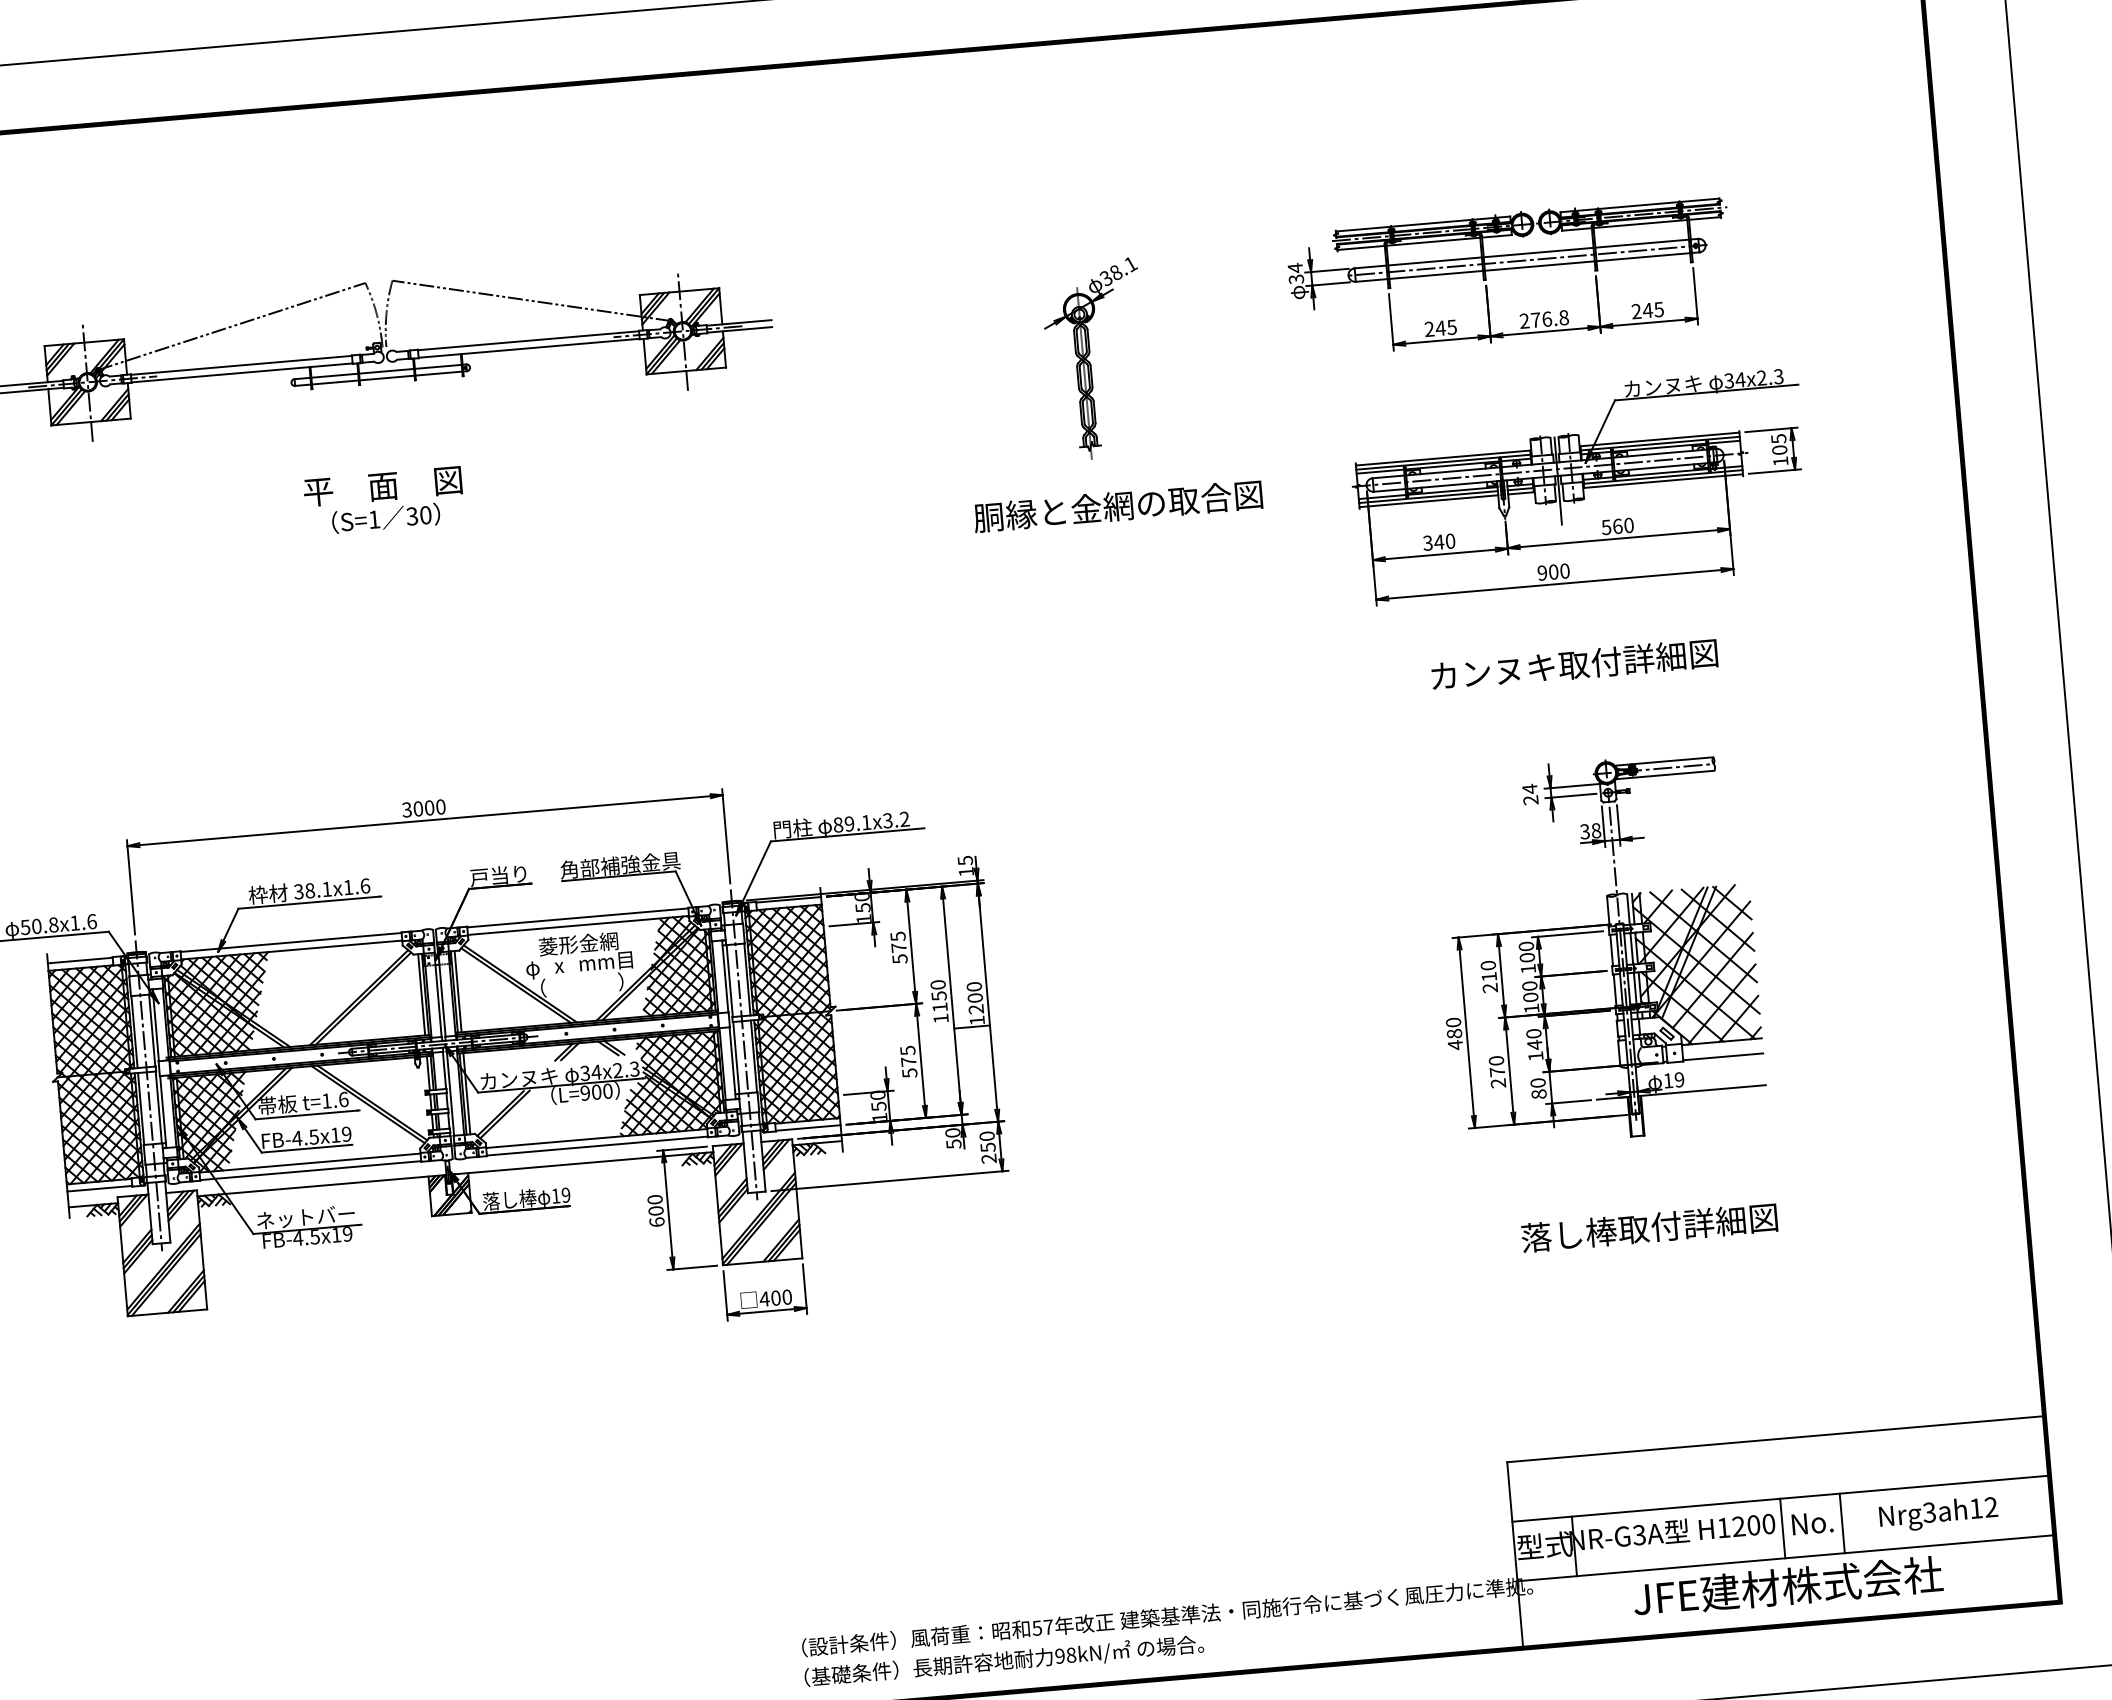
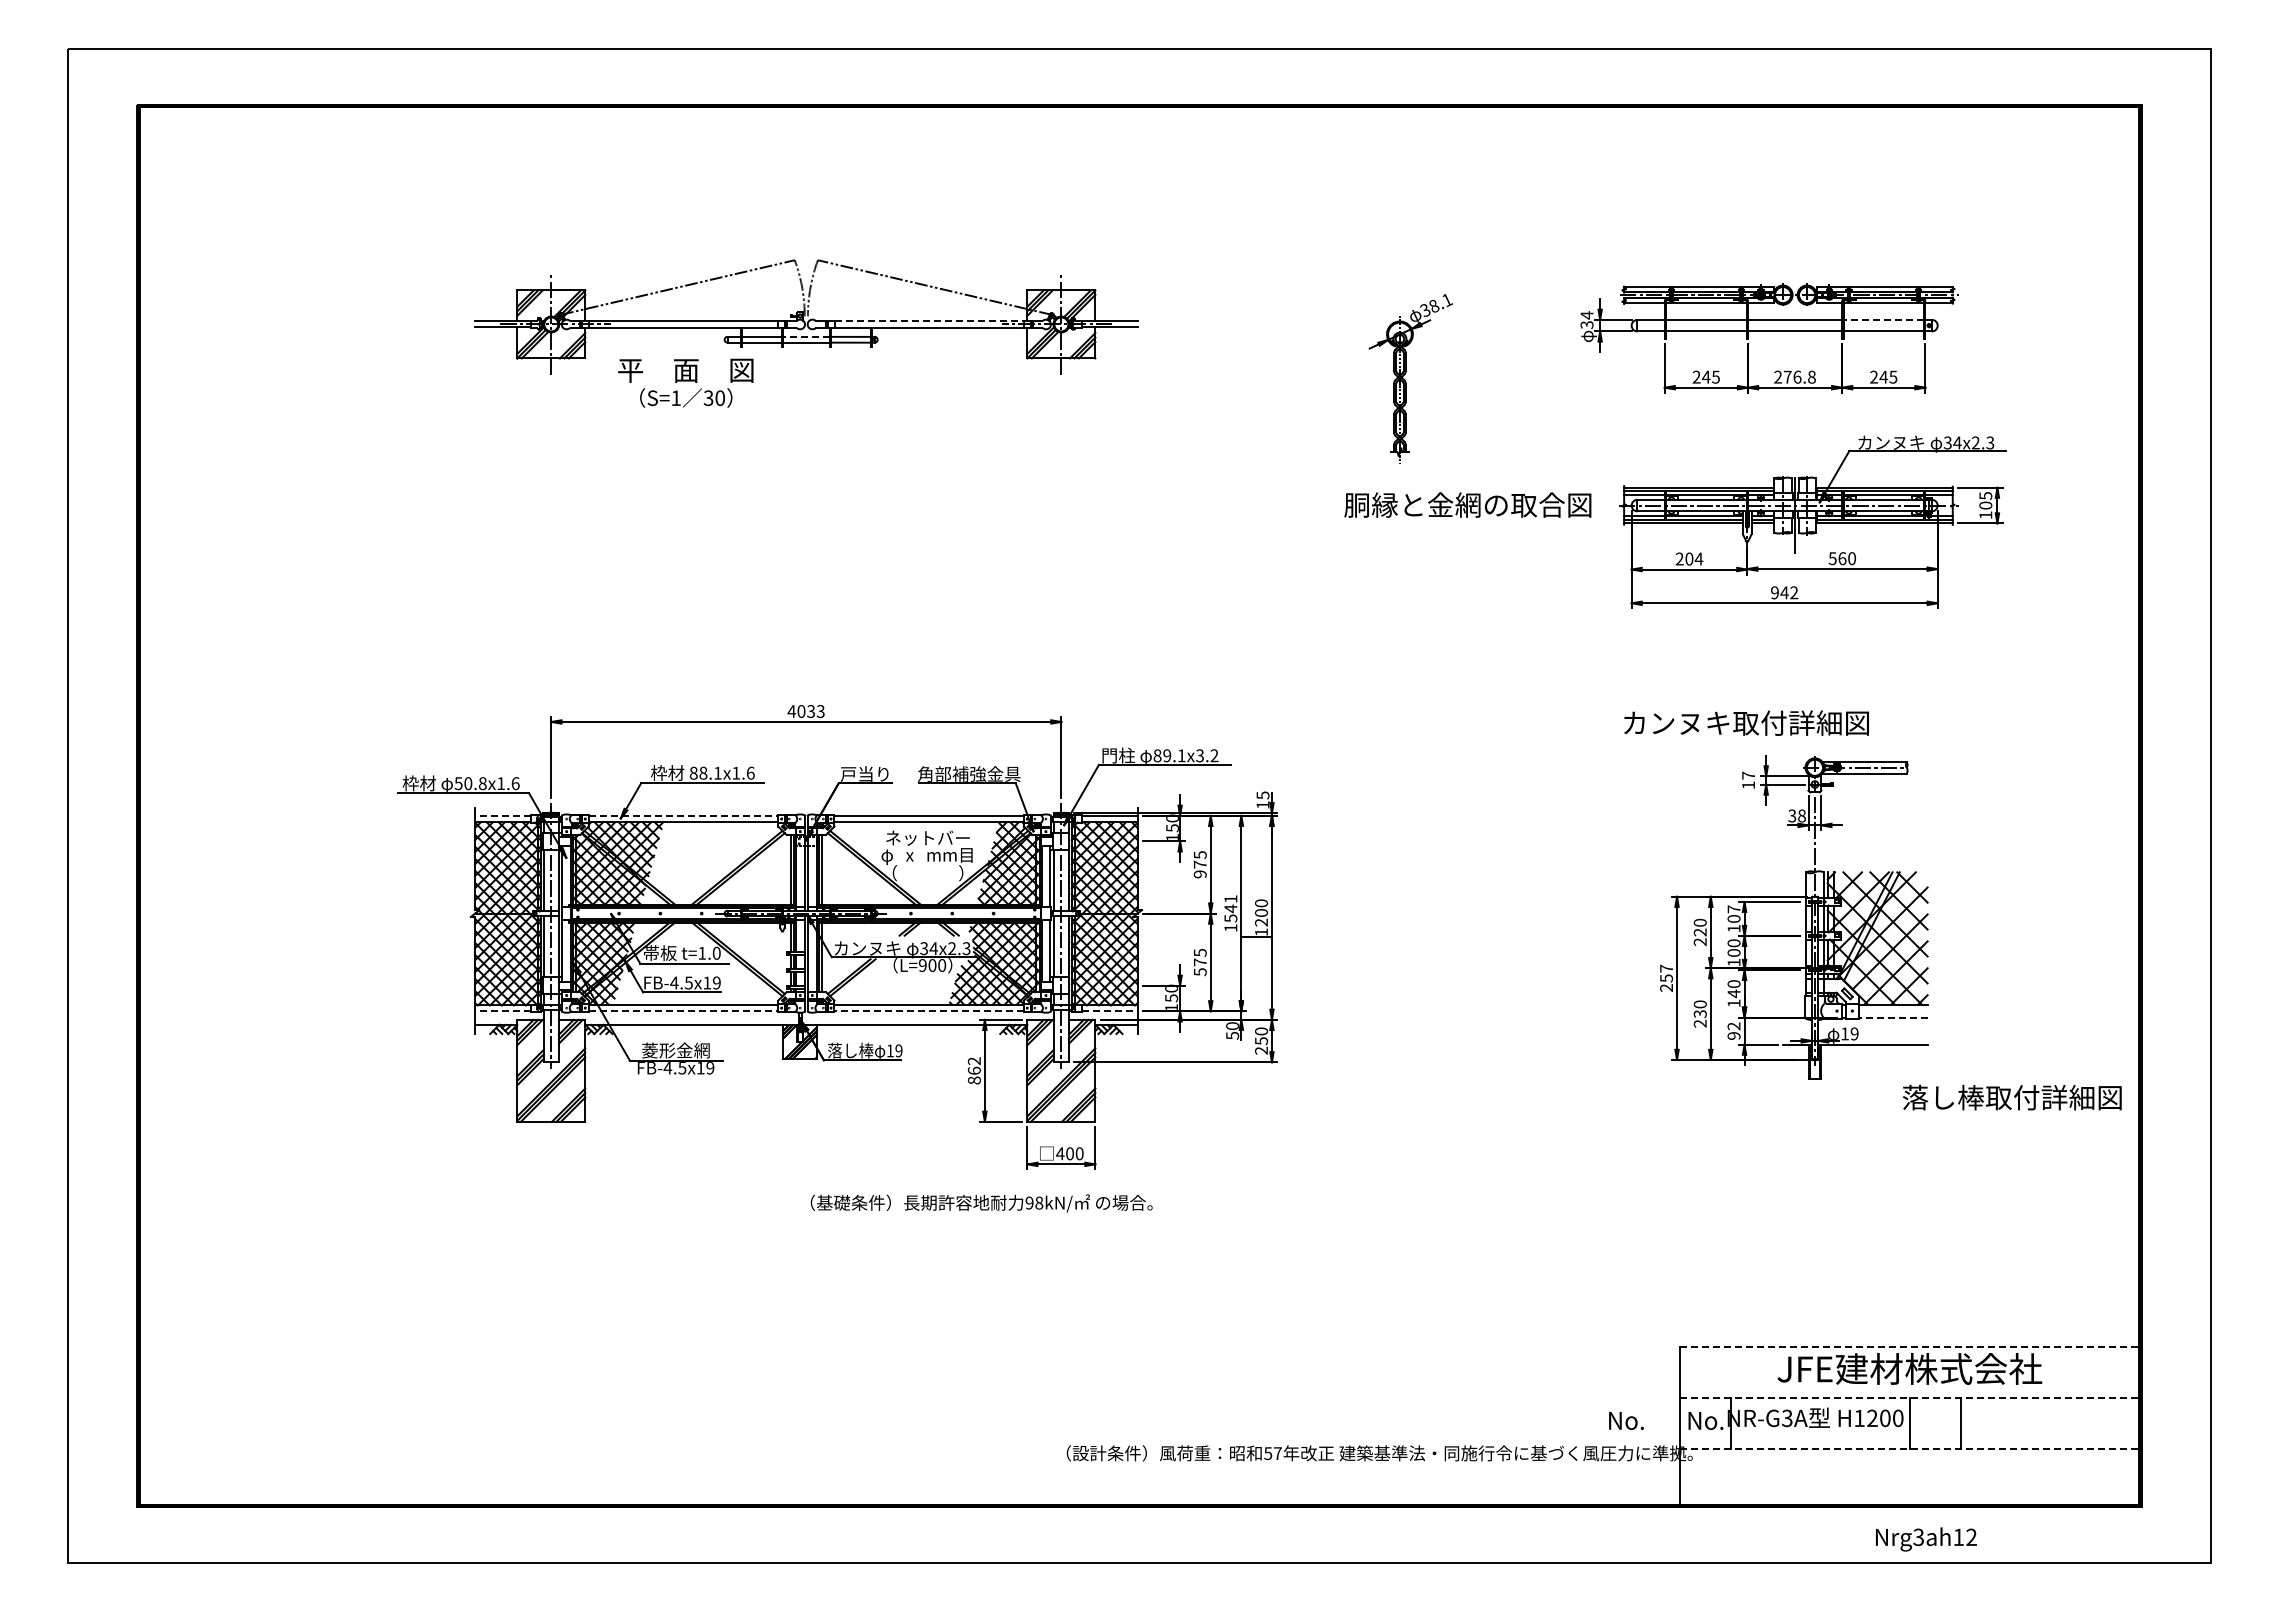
line: (1641, 243) -> (1883, 319), solid -> dashed
line: (1526, 260) -> (1784, 325), removed
line: (528, 341) -> (929, 321), solid -> dashed
line: (386, 370) -> (806, 336), solid -> dashed
text: (383, 500) -> (685, 382), moved
text: (1117, 505) -> (1467, 504), moved
text: (1439, 541) -> (1689, 558), 340 -> 204
text: (1559, 571) -> (1789, 592), 900 -> 942
text: (1574, 663) -> (1746, 722), moved
text: (1530, 794) -> (1748, 780), 24 -> 17
text: (423, 808) -> (805, 711), 3000 -> 4033
text: (298, 890) -> (693, 772), 38.1x1.6 -> 88.1x1.6
line: (291, 942) -> (683, 815), solid -> dashed
text: (578, 943) -> (927, 837), 菱形金網 -> ネットバー
text: (1525, 946) -> (1733, 909), 100 -> 107
text: (899, 959) -> (1199, 874), 575 -> 975
line: (79, 960) -> (502, 815), solid -> dashed
text: (1488, 976) -> (1699, 932), 210 -> 220
text: (938, 995) -> (1230, 908), 1150 -> 1541
text: (1454, 1033) -> (1666, 978), 480 -> 257
line: (1722, 1056) -> (1892, 1017), solid -> dashed
text: (1496, 1072) -> (1699, 1014), 270 -> 230
text: (1537, 1087) -> (1733, 1030), 80 -> 92
text: (343, 1098) -> (716, 952), t=1.6 -> t=1.0
line: (807, 1128) -> (1109, 1011), solid -> dashed
line: (597, 1146) -> (929, 1011), solid -> dashed
line: (310, 1170) -> (683, 1011), solid -> dashed
line: (99, 1188) -> (502, 1011), solid -> dashed
text: (655, 1210) -> (973, 1070), 600 -> 862
text: (305, 1217) -> (675, 1050), ネットバー -> 菱形金網
text: (1648, 1227) -> (2011, 1097), moved
line: (1774, 1439) -> (1909, 1346), solid -> dashed
line: (1779, 1498) -> (1909, 1397), solid -> dashed
text: (1938, 1514) -> (1926, 1539), moved
text: (1812, 1522) -> (1626, 1420), moved
text: (1544, 1545) -> (1705, 1420), 型式 -> No.
line: (1785, 1558) -> (1909, 1448), solid -> dashed
text: (1787, 1586) -> (1909, 1368), moved
text: (1003, 1661) -> (981, 1203), moved

